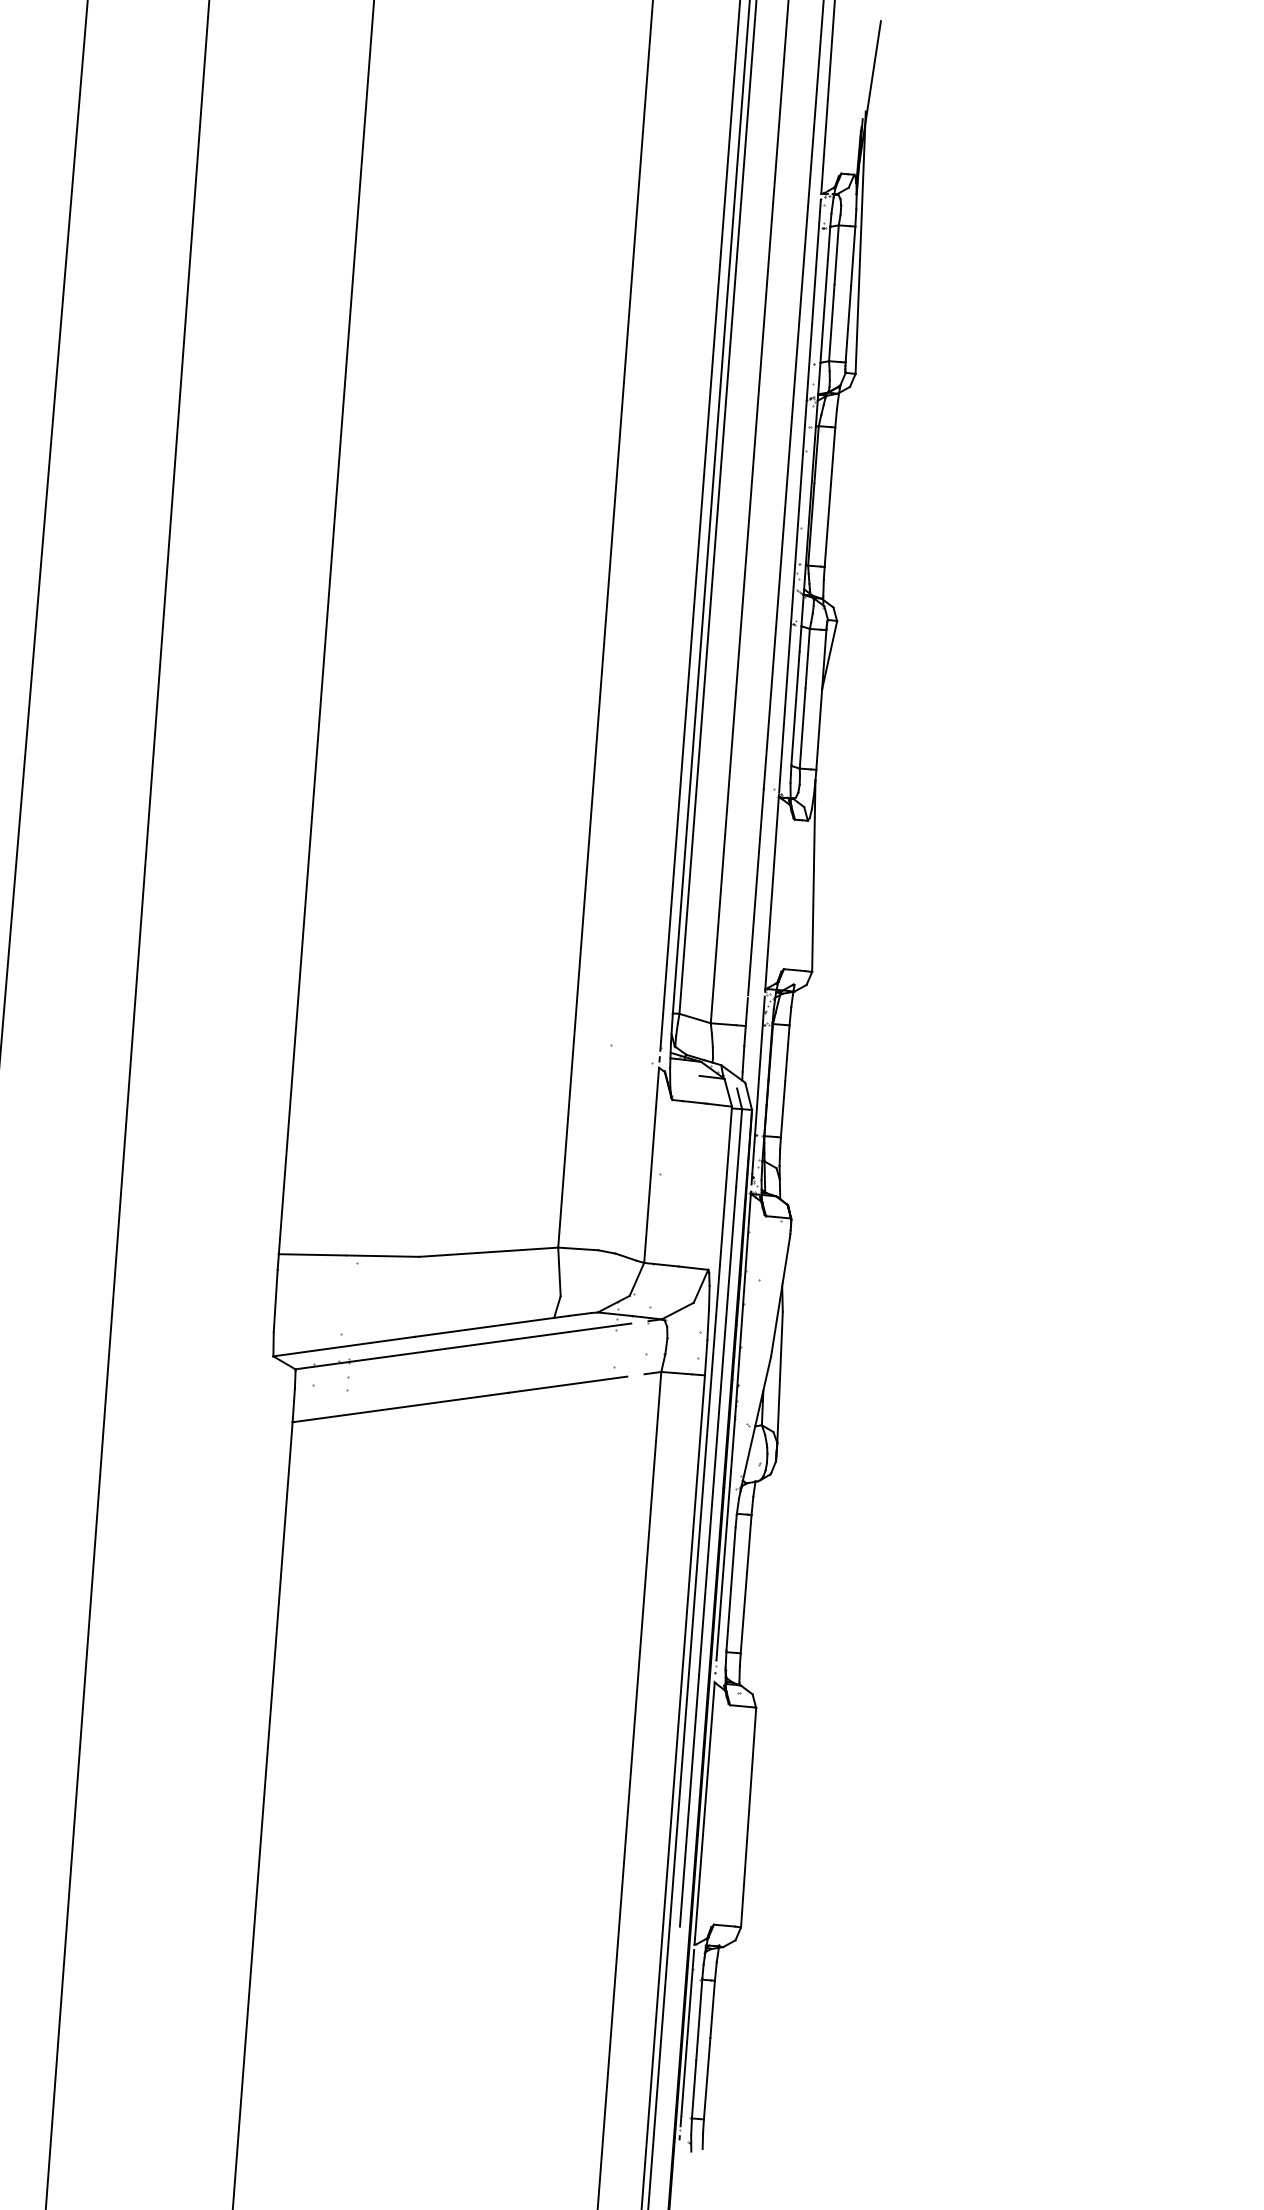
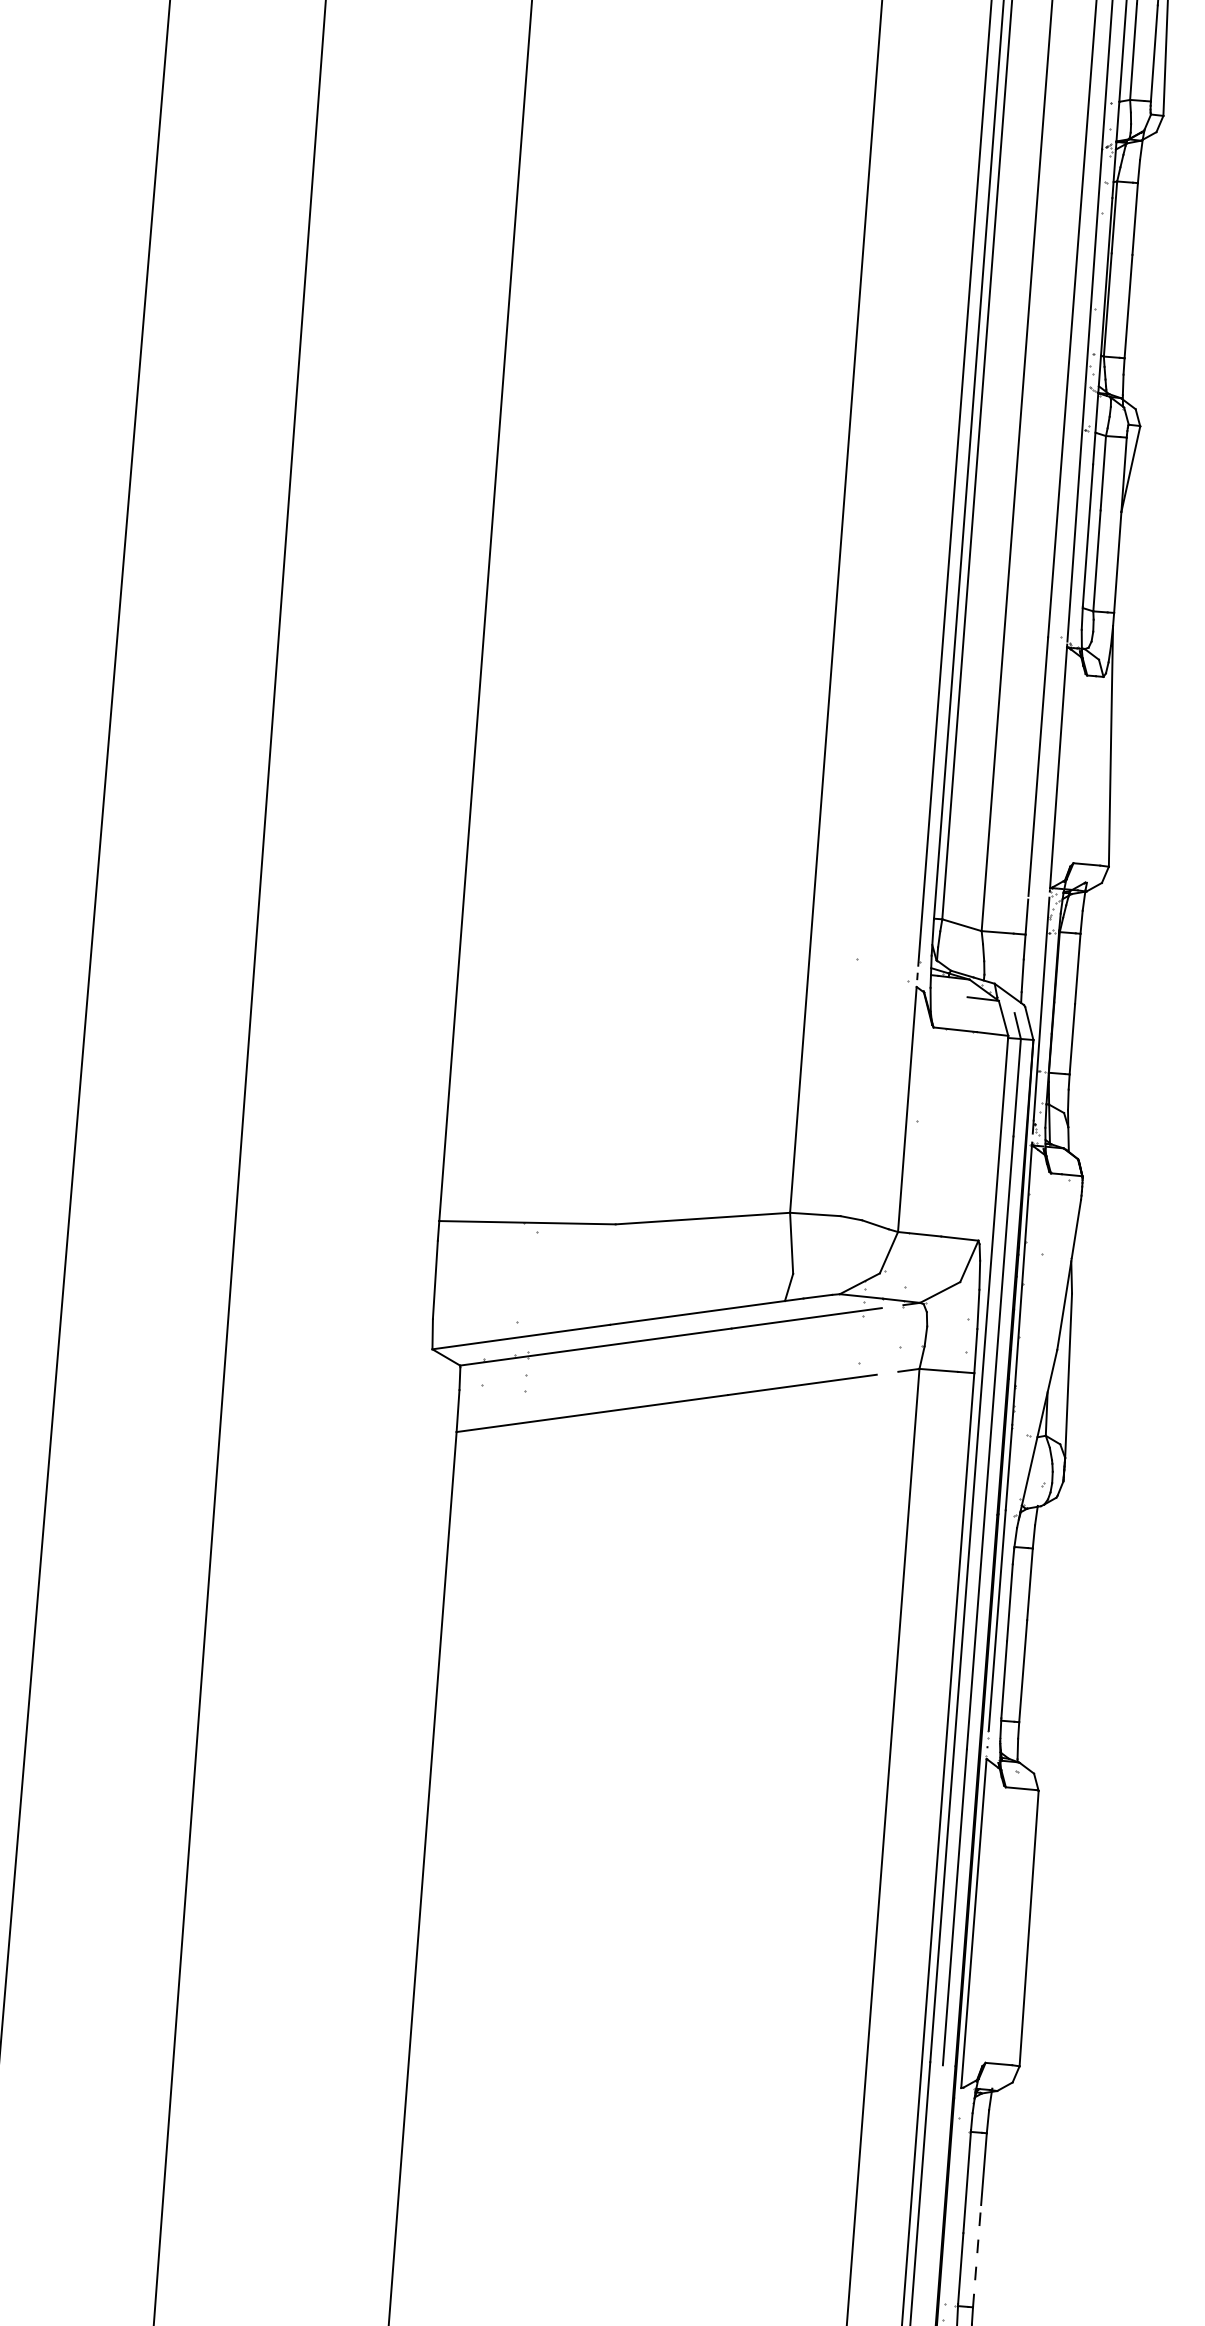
line: (687, 2038) -> (952, 2205), removed
line: (707, 2078) -> (977, 2255), solid -> dashed

